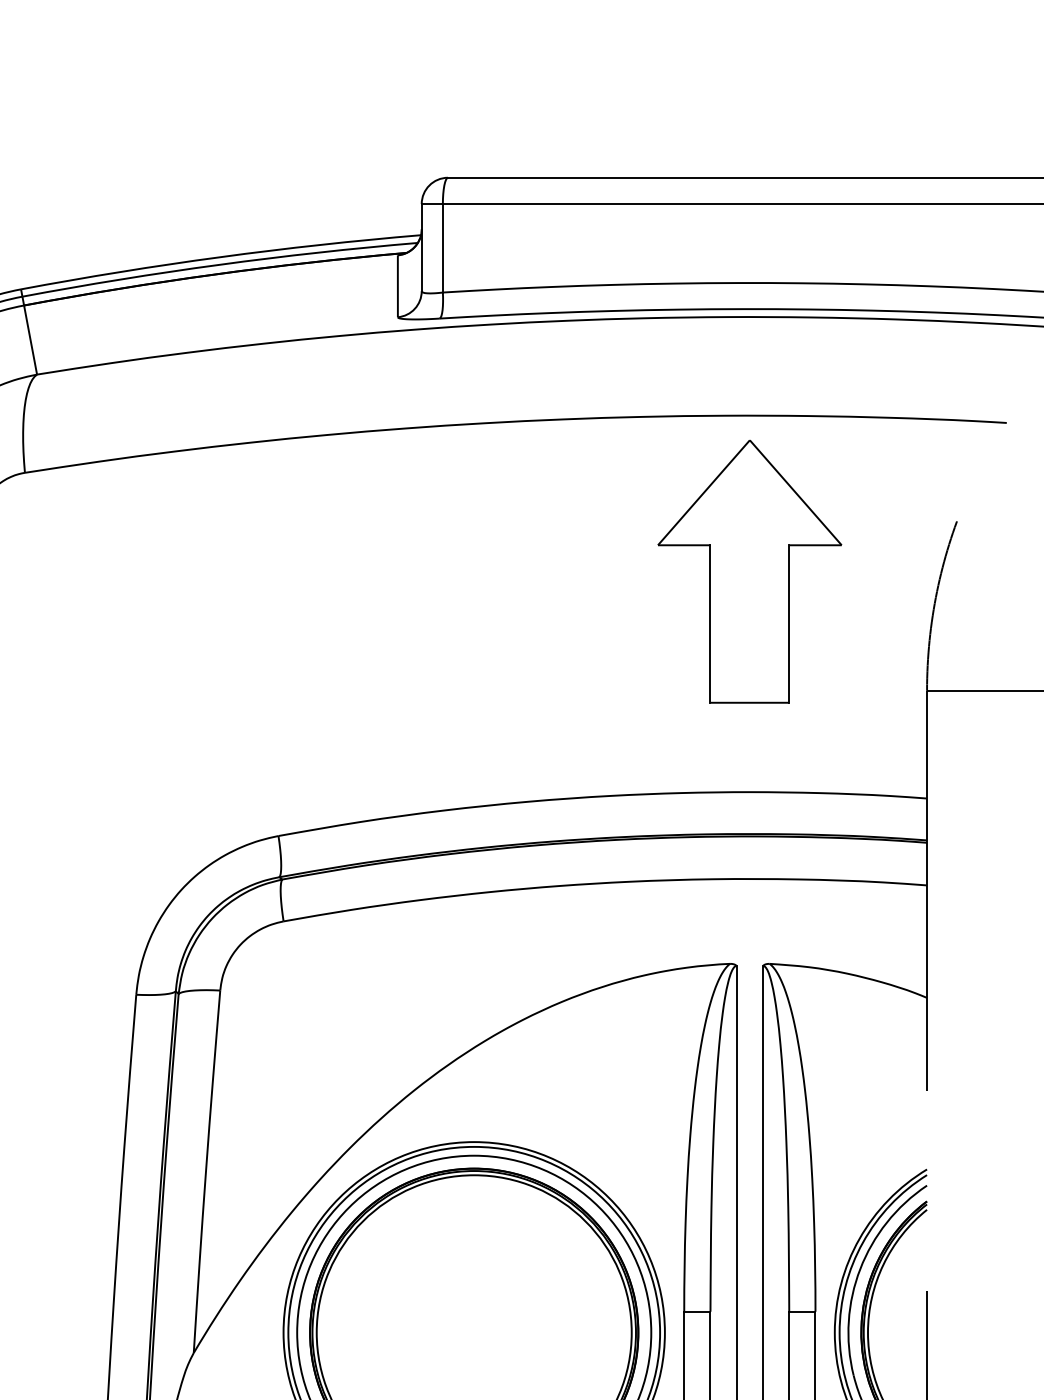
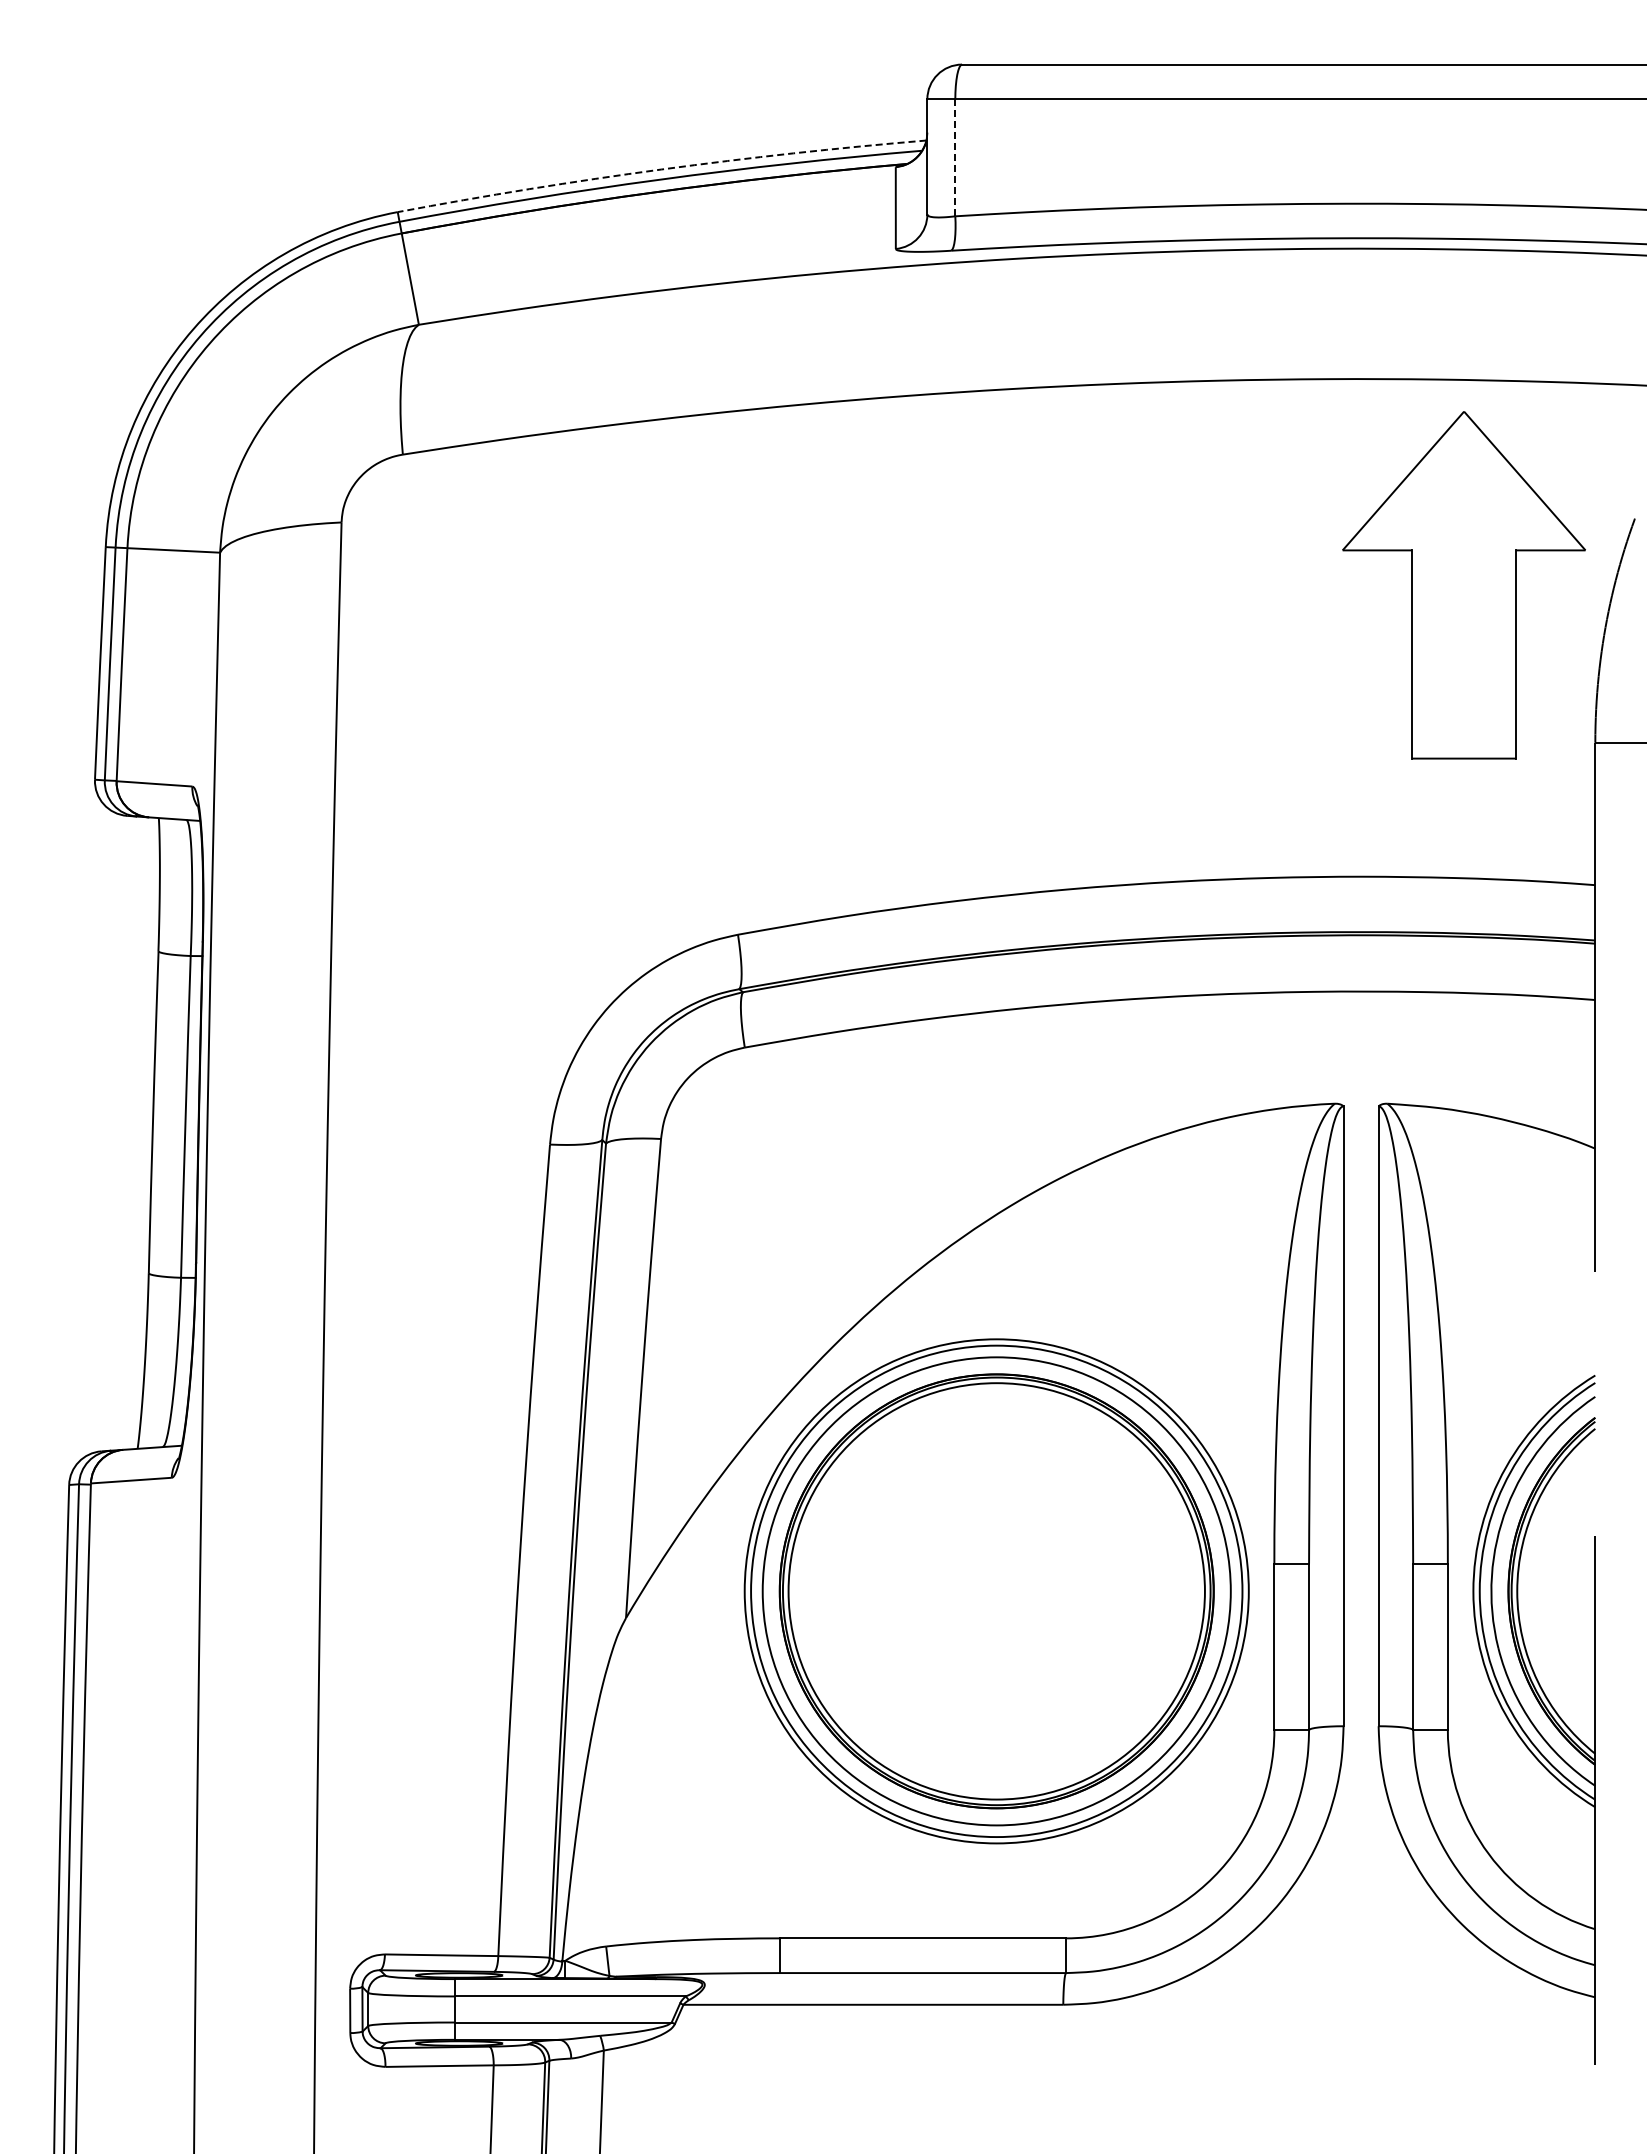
line: (443, 248) -> (955, 157), solid -> dashed
arc: (220, 257) -> (661, 169), solid -> dashed
part: (749, 571) -> (1463, 585), moved

